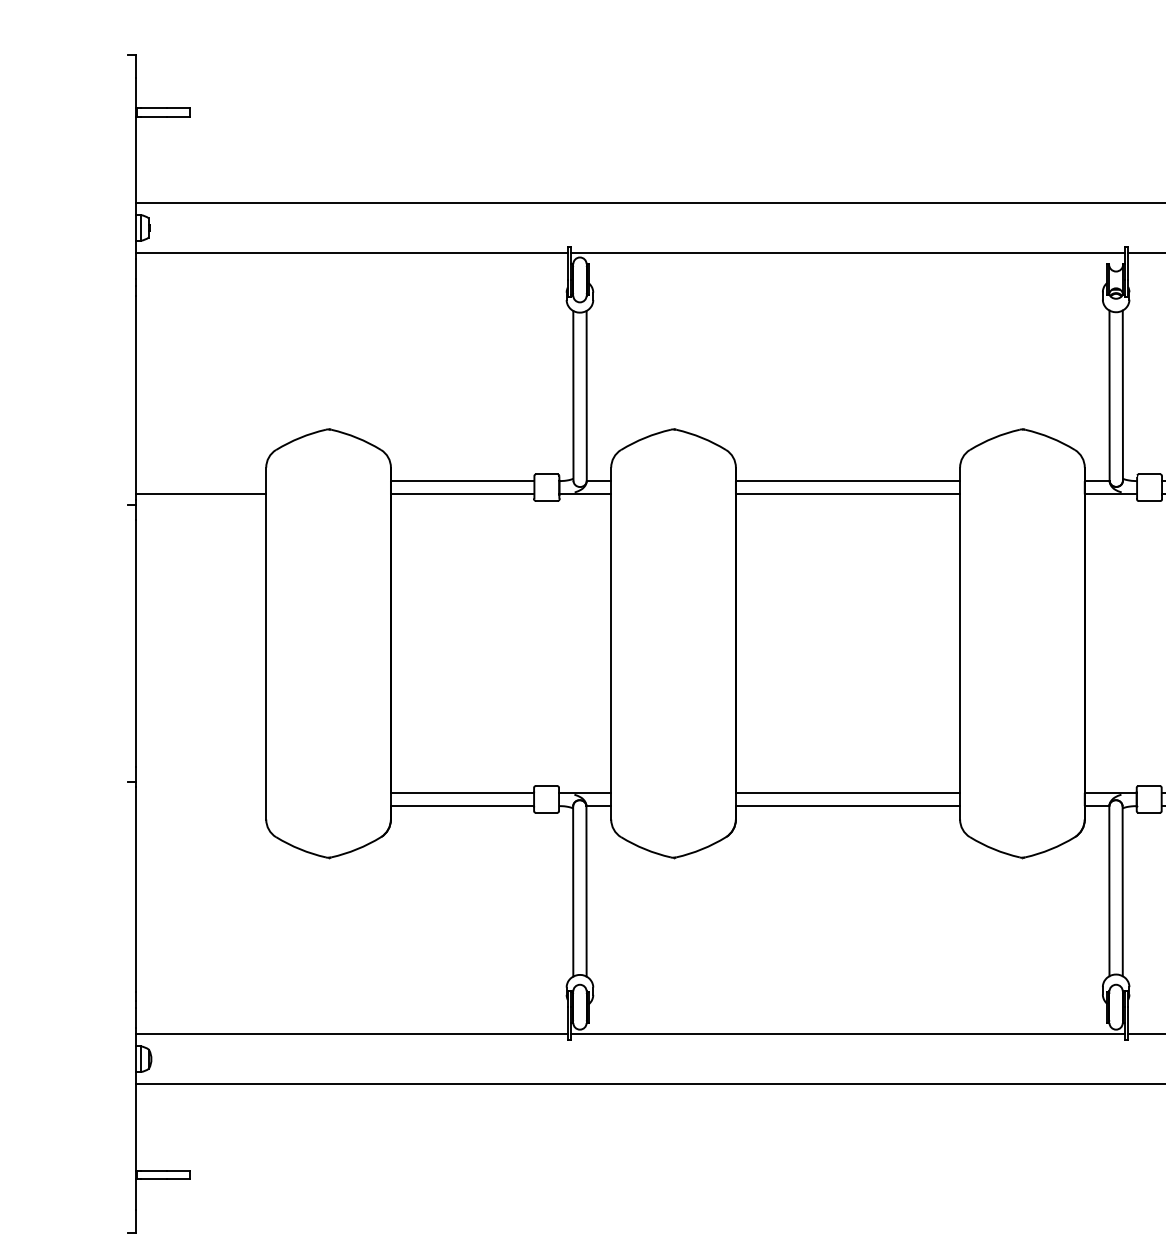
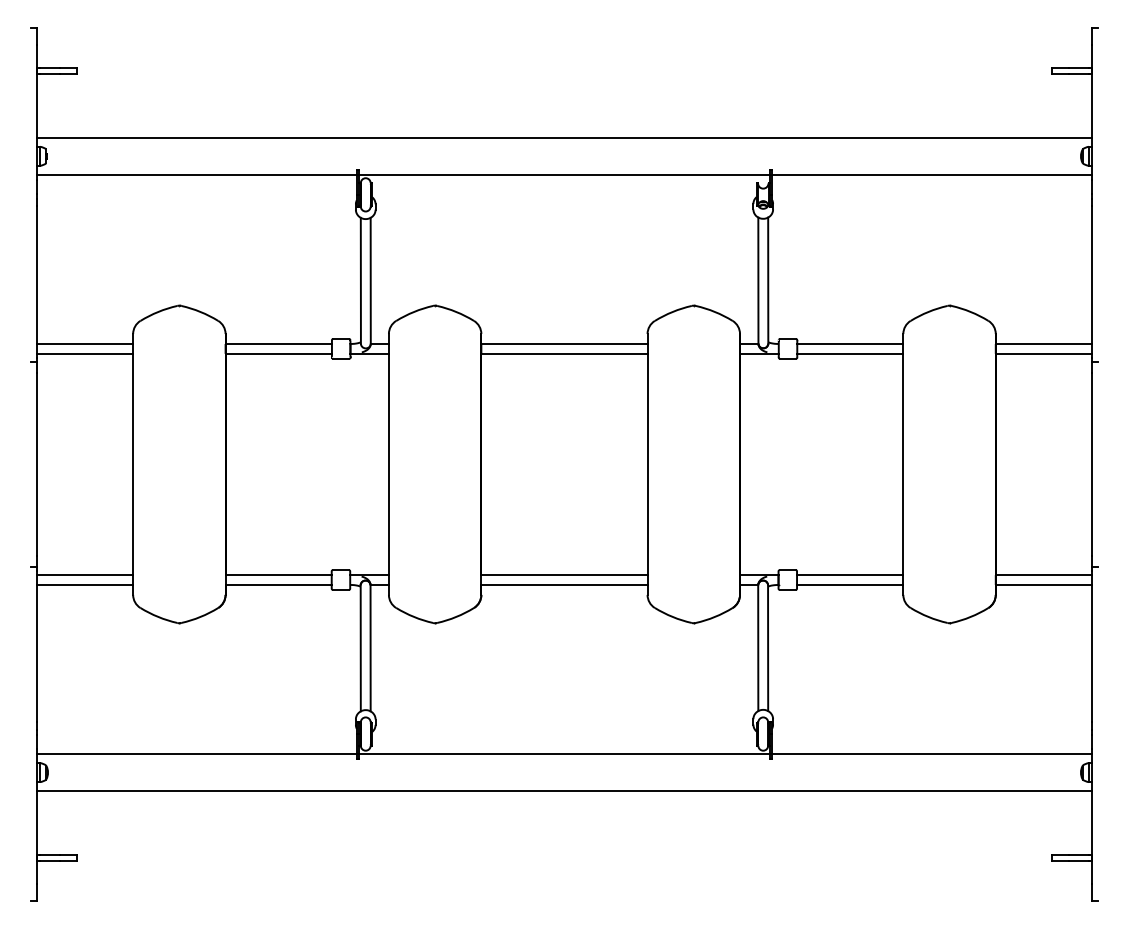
line: (200, 481) -> (84, 344), added
line: (200, 793) -> (84, 575), added
line: (200, 805) -> (84, 584), added

